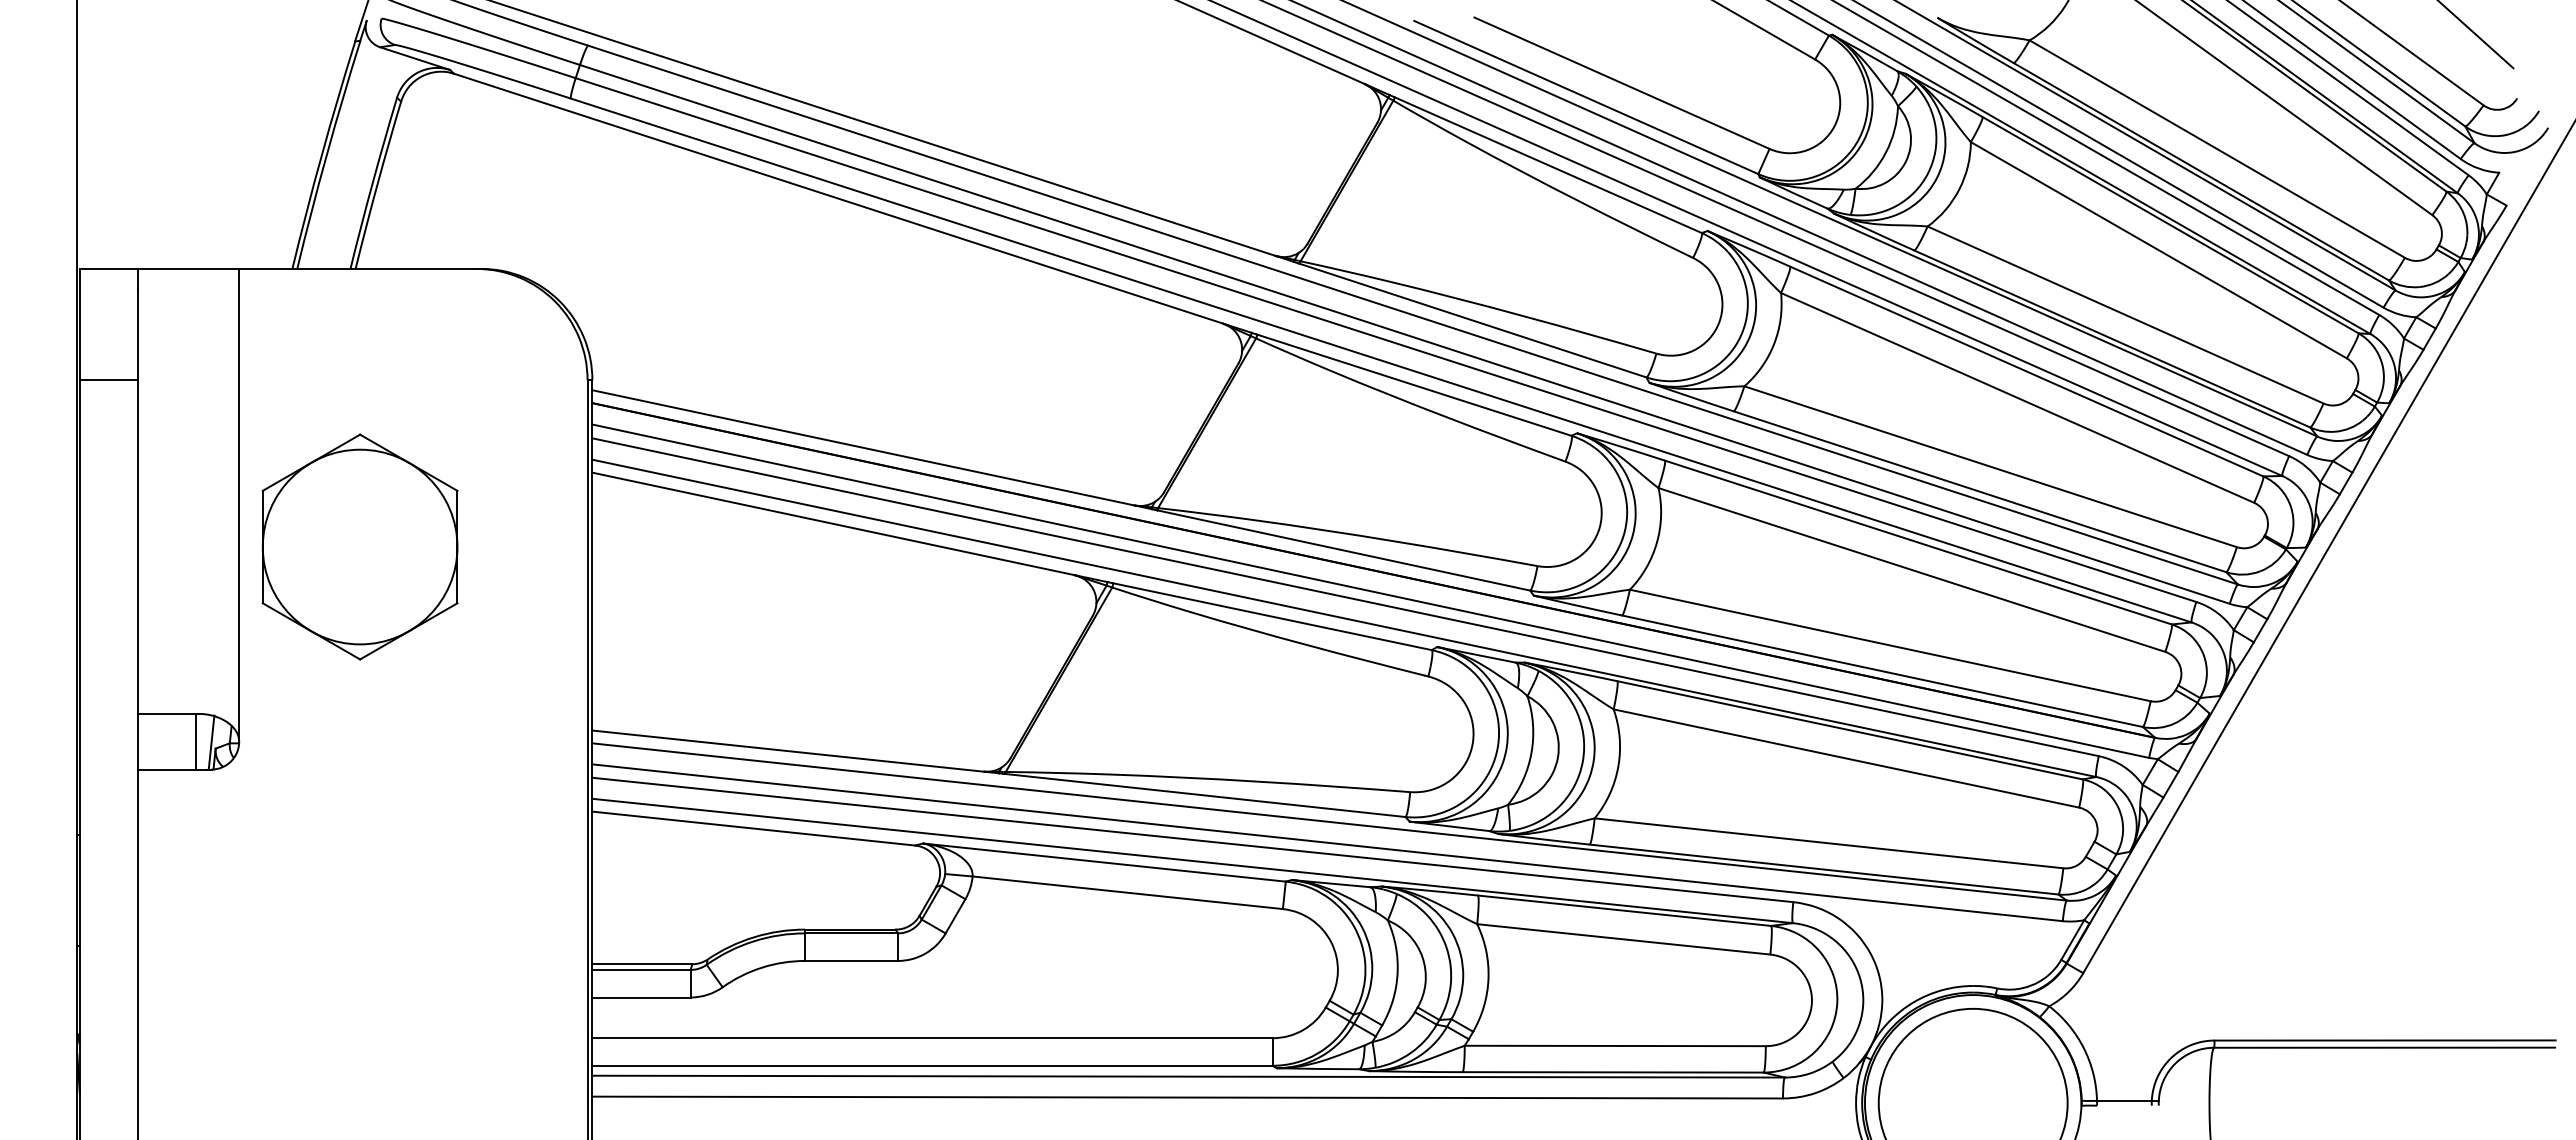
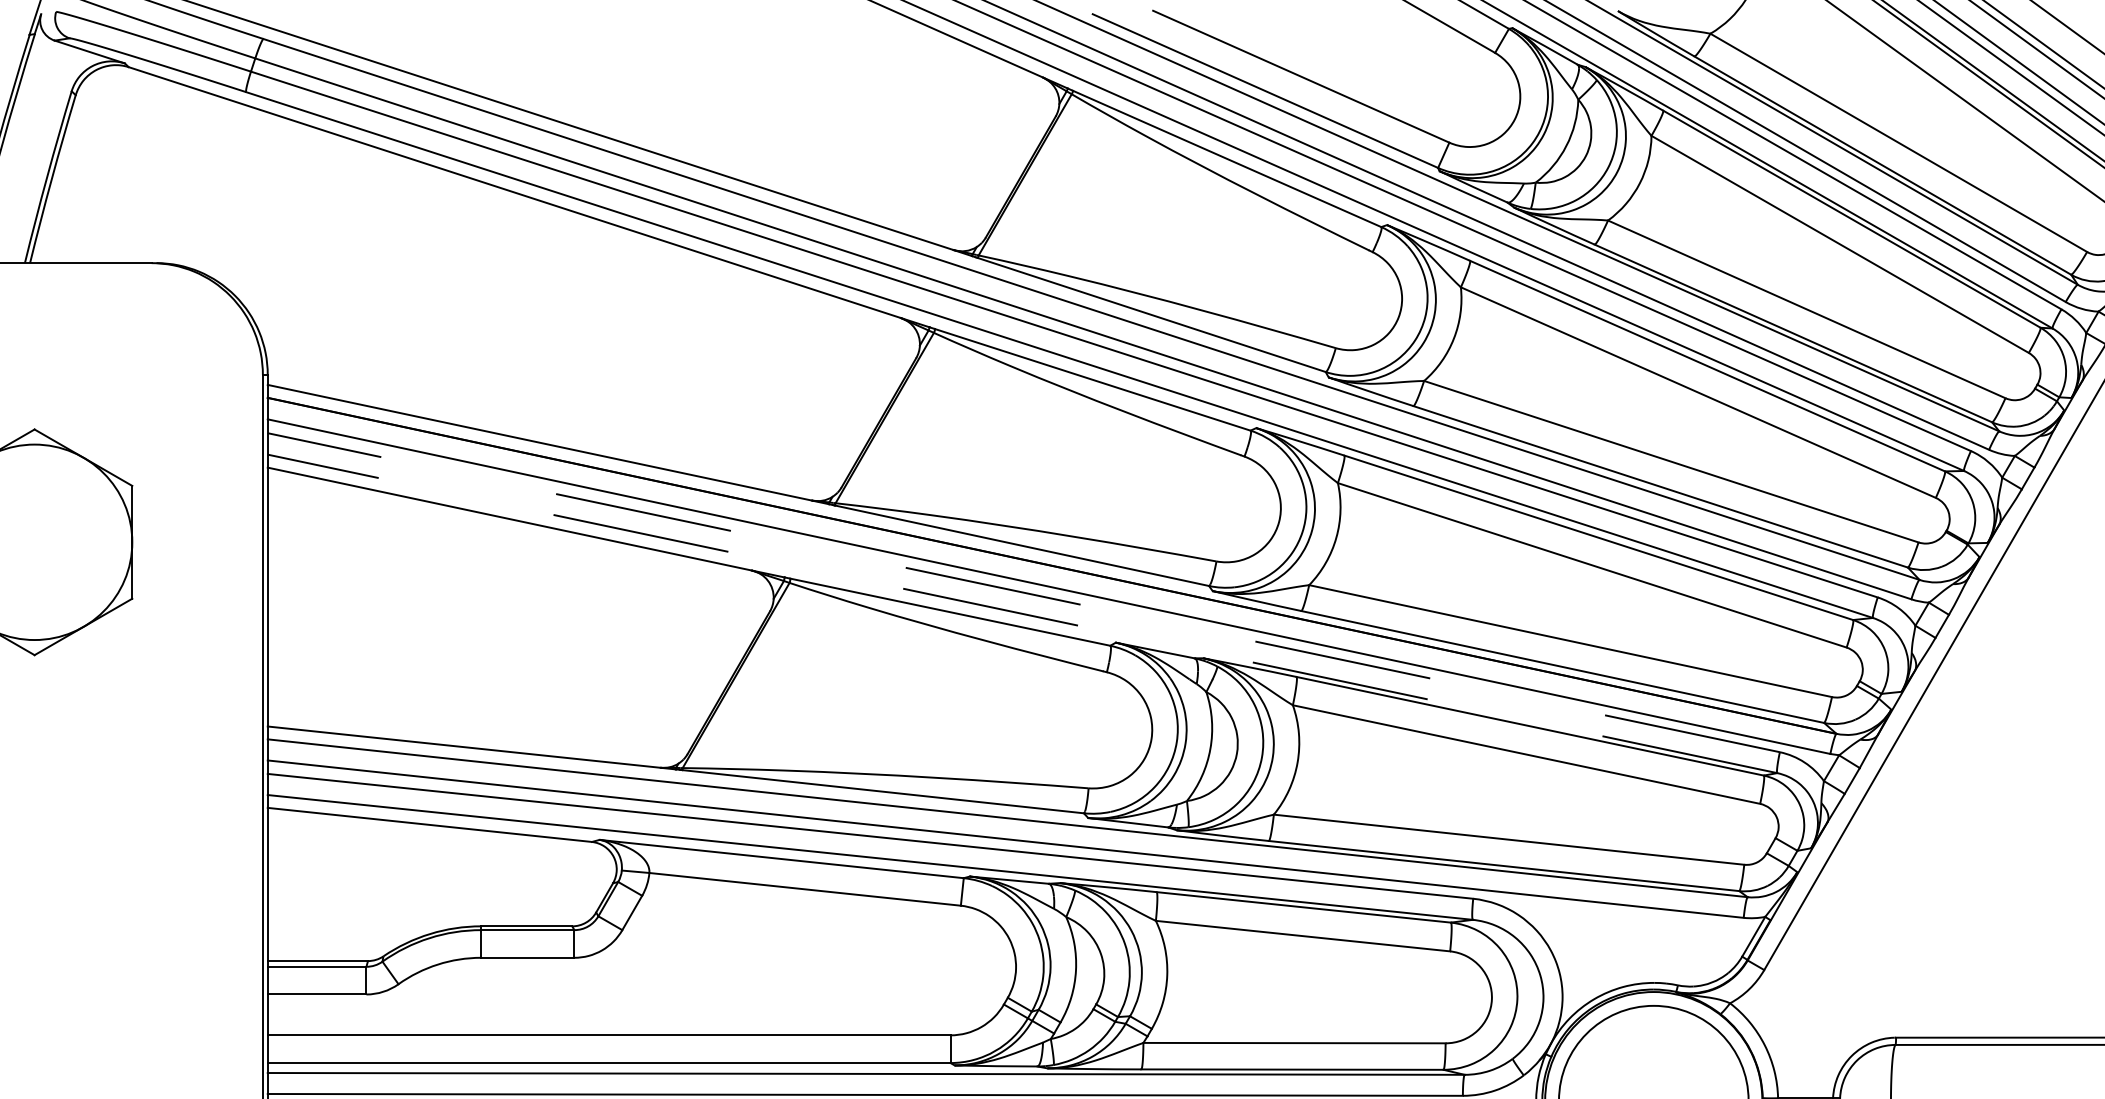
line: (1345, 597) -> (1023, 592), solid -> dashed
line: (1343, 618) -> (1021, 614), solid -> dashed

